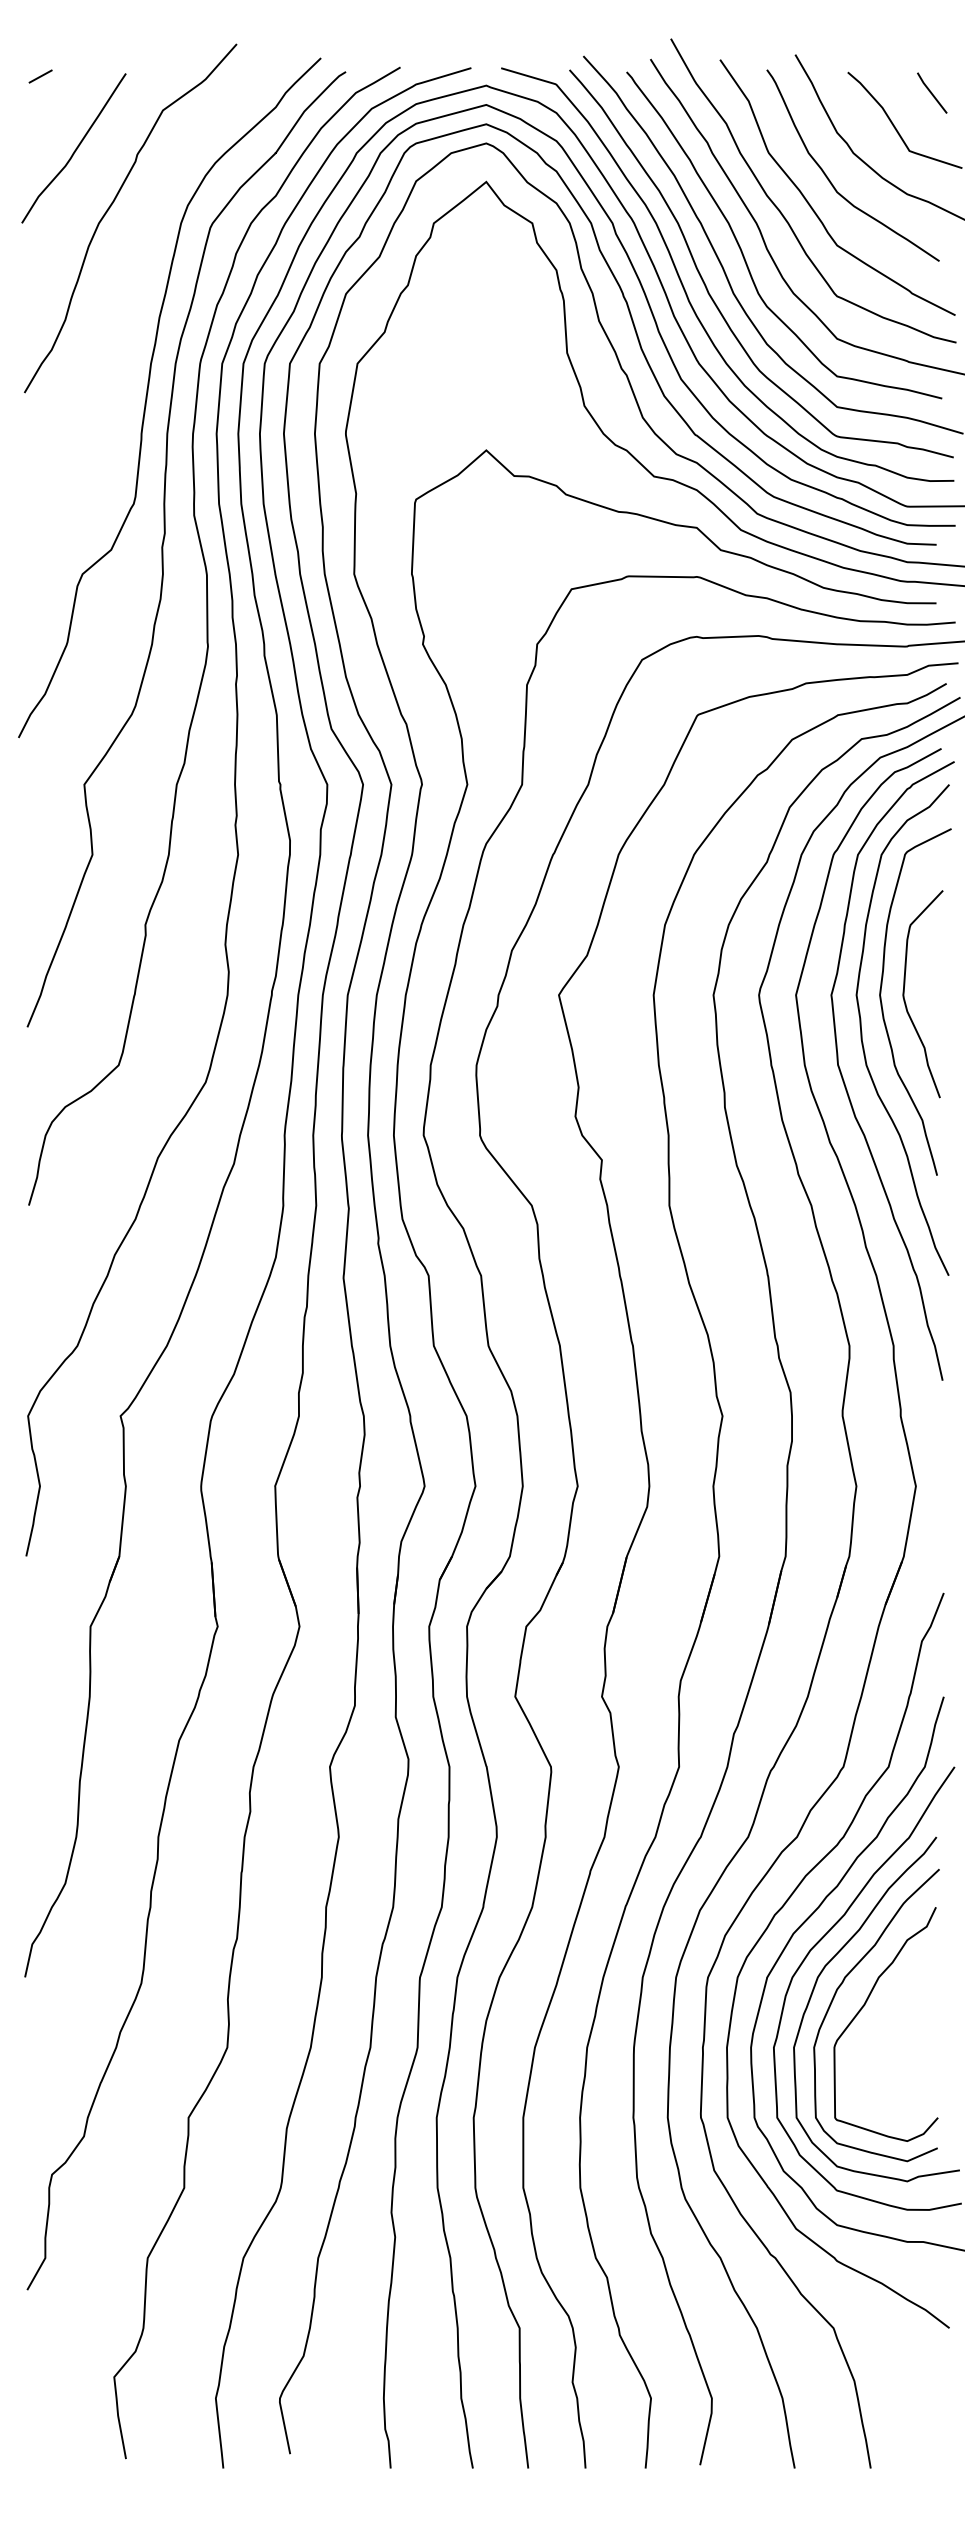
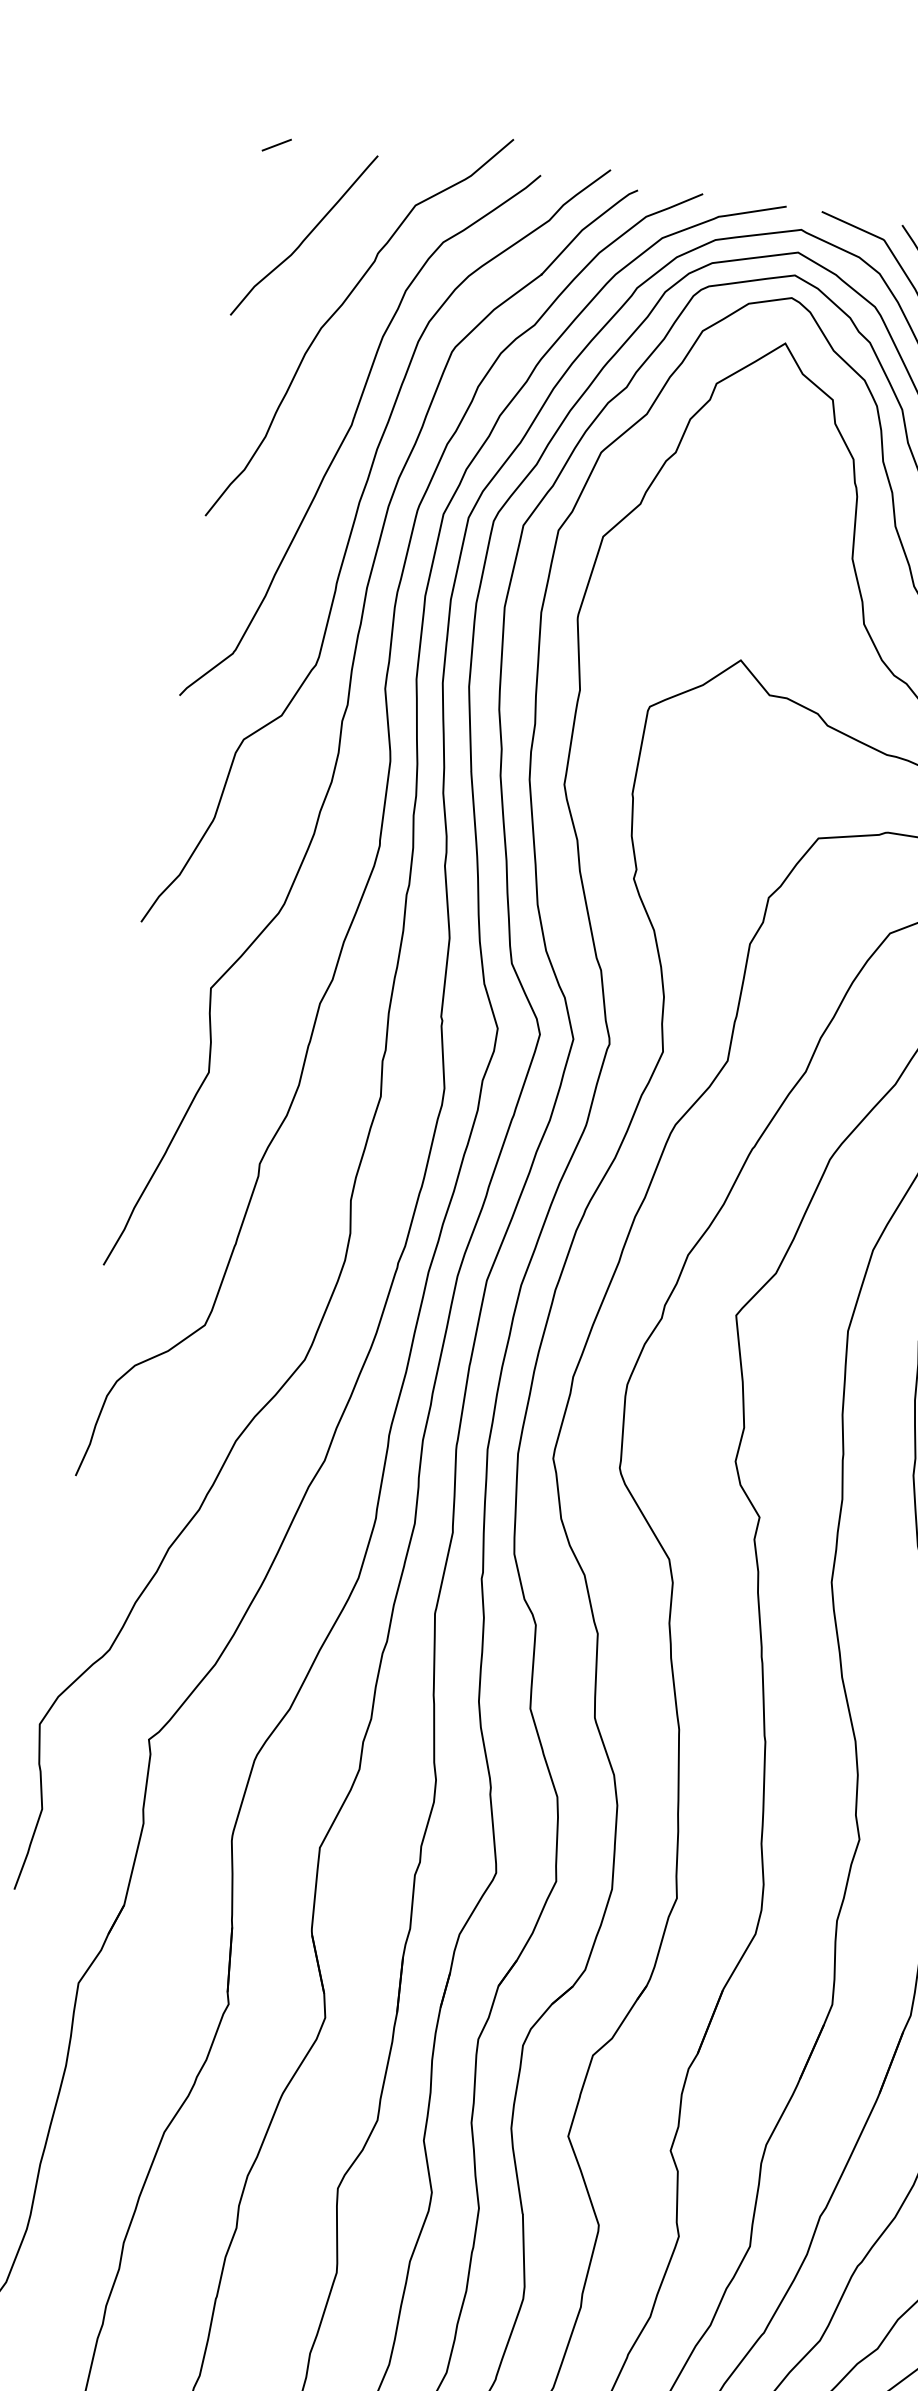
curve: (135, 303) -> (351, 428), added

